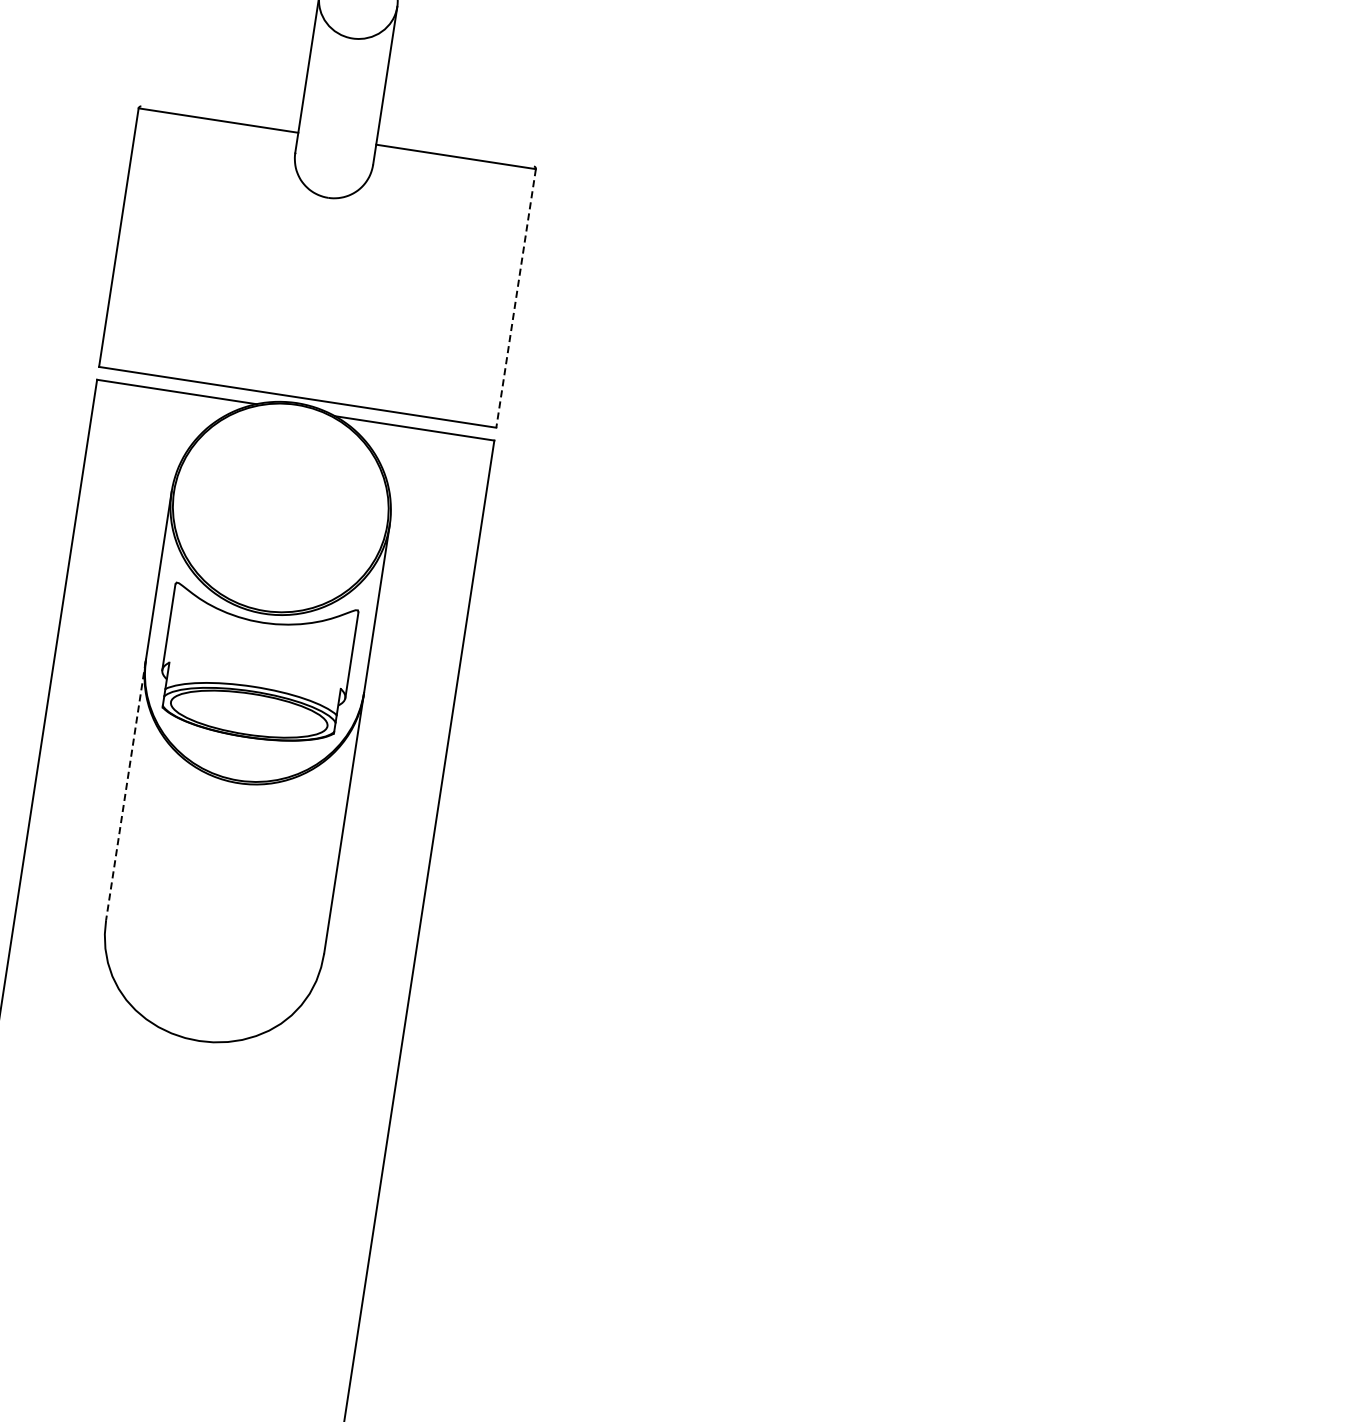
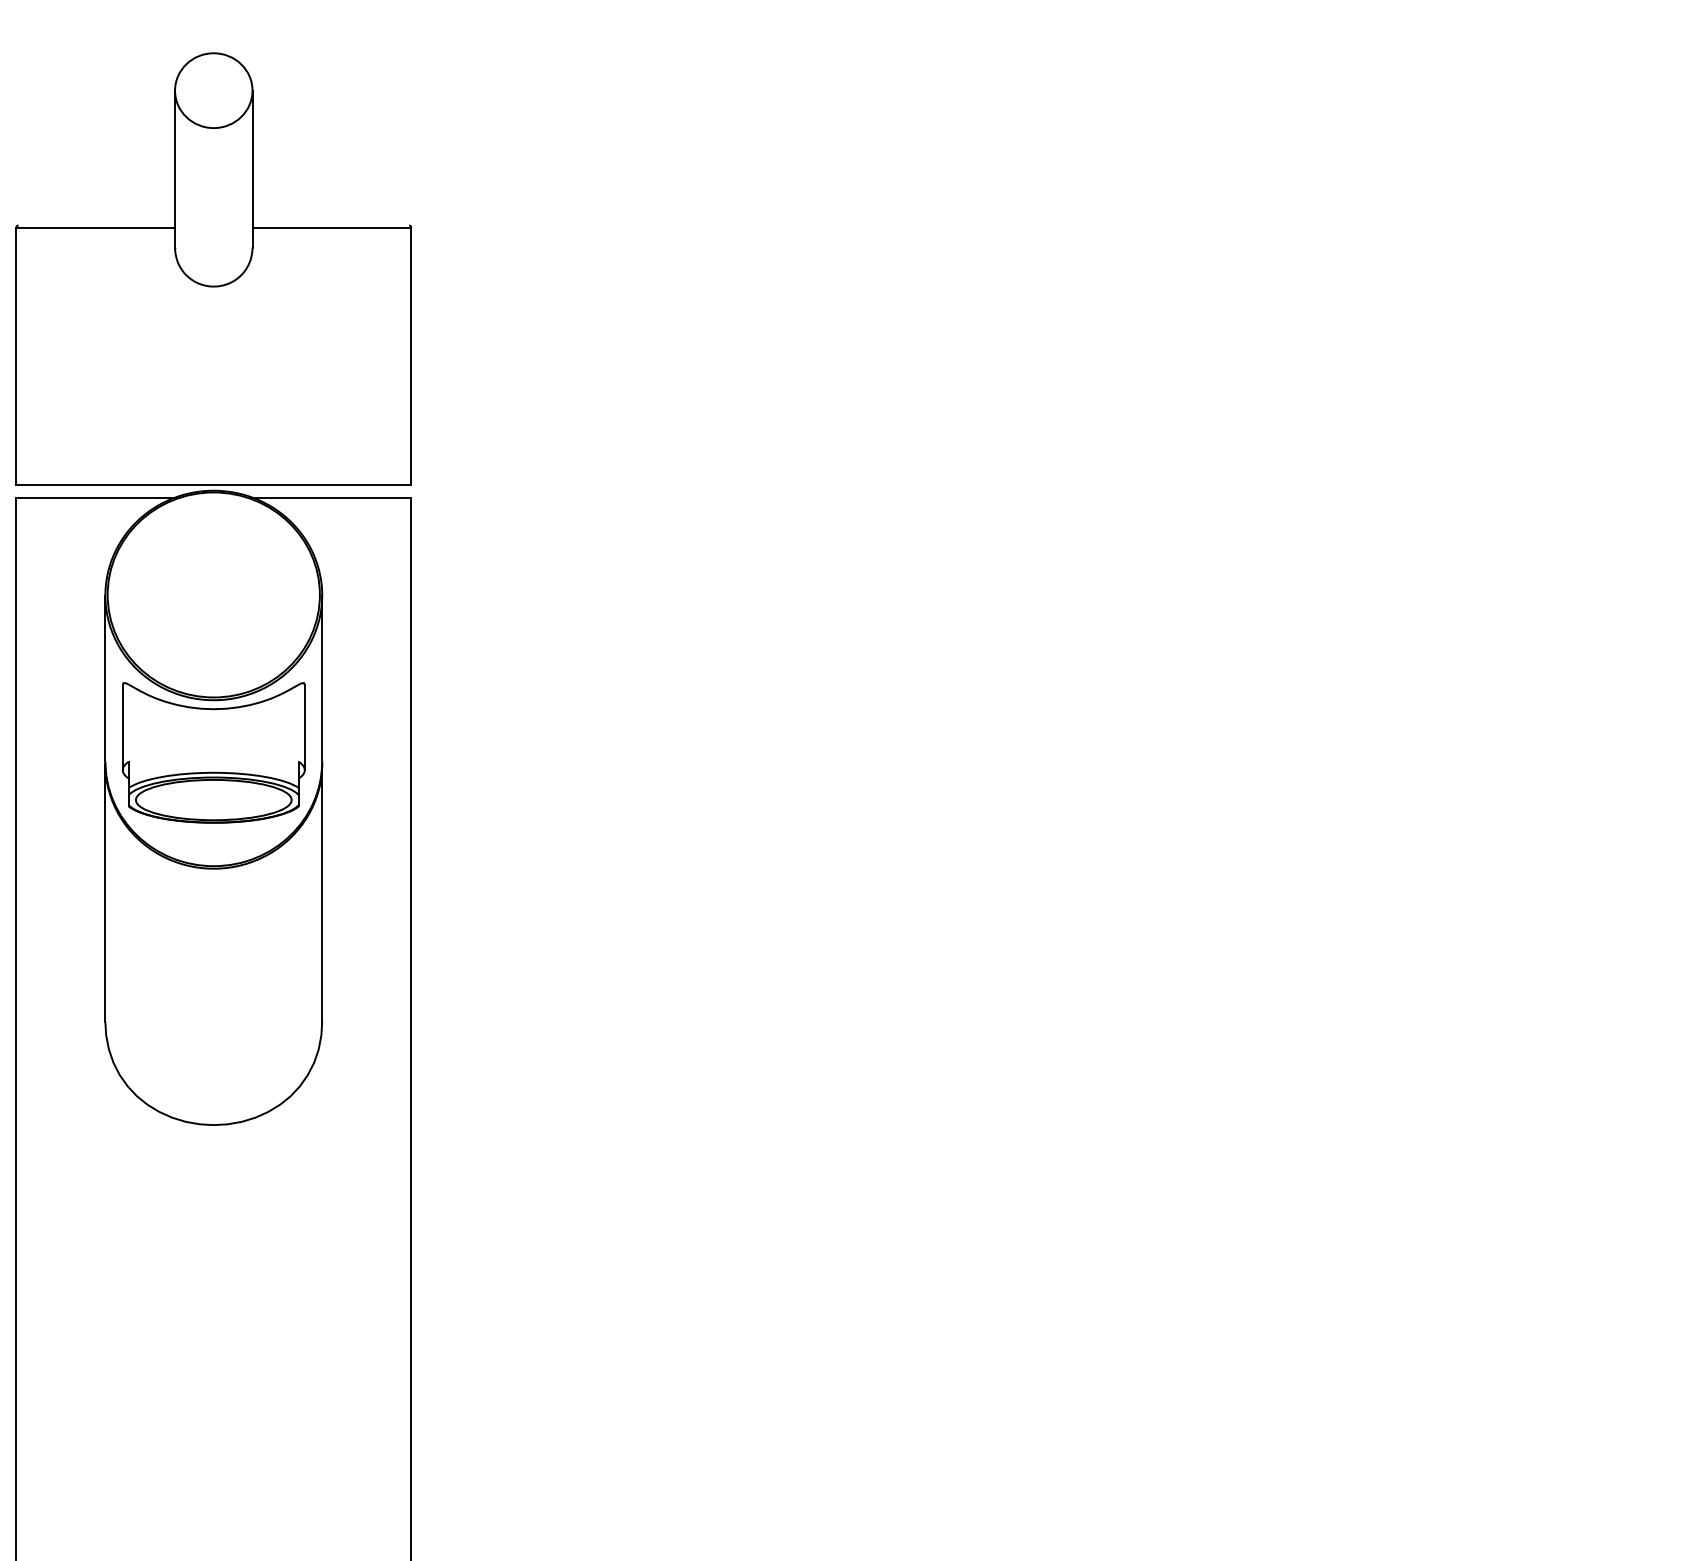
line: (516, 298) -> (411, 356), dashed -> solid
line: (126, 790) -> (105, 892), dashed -> solid

